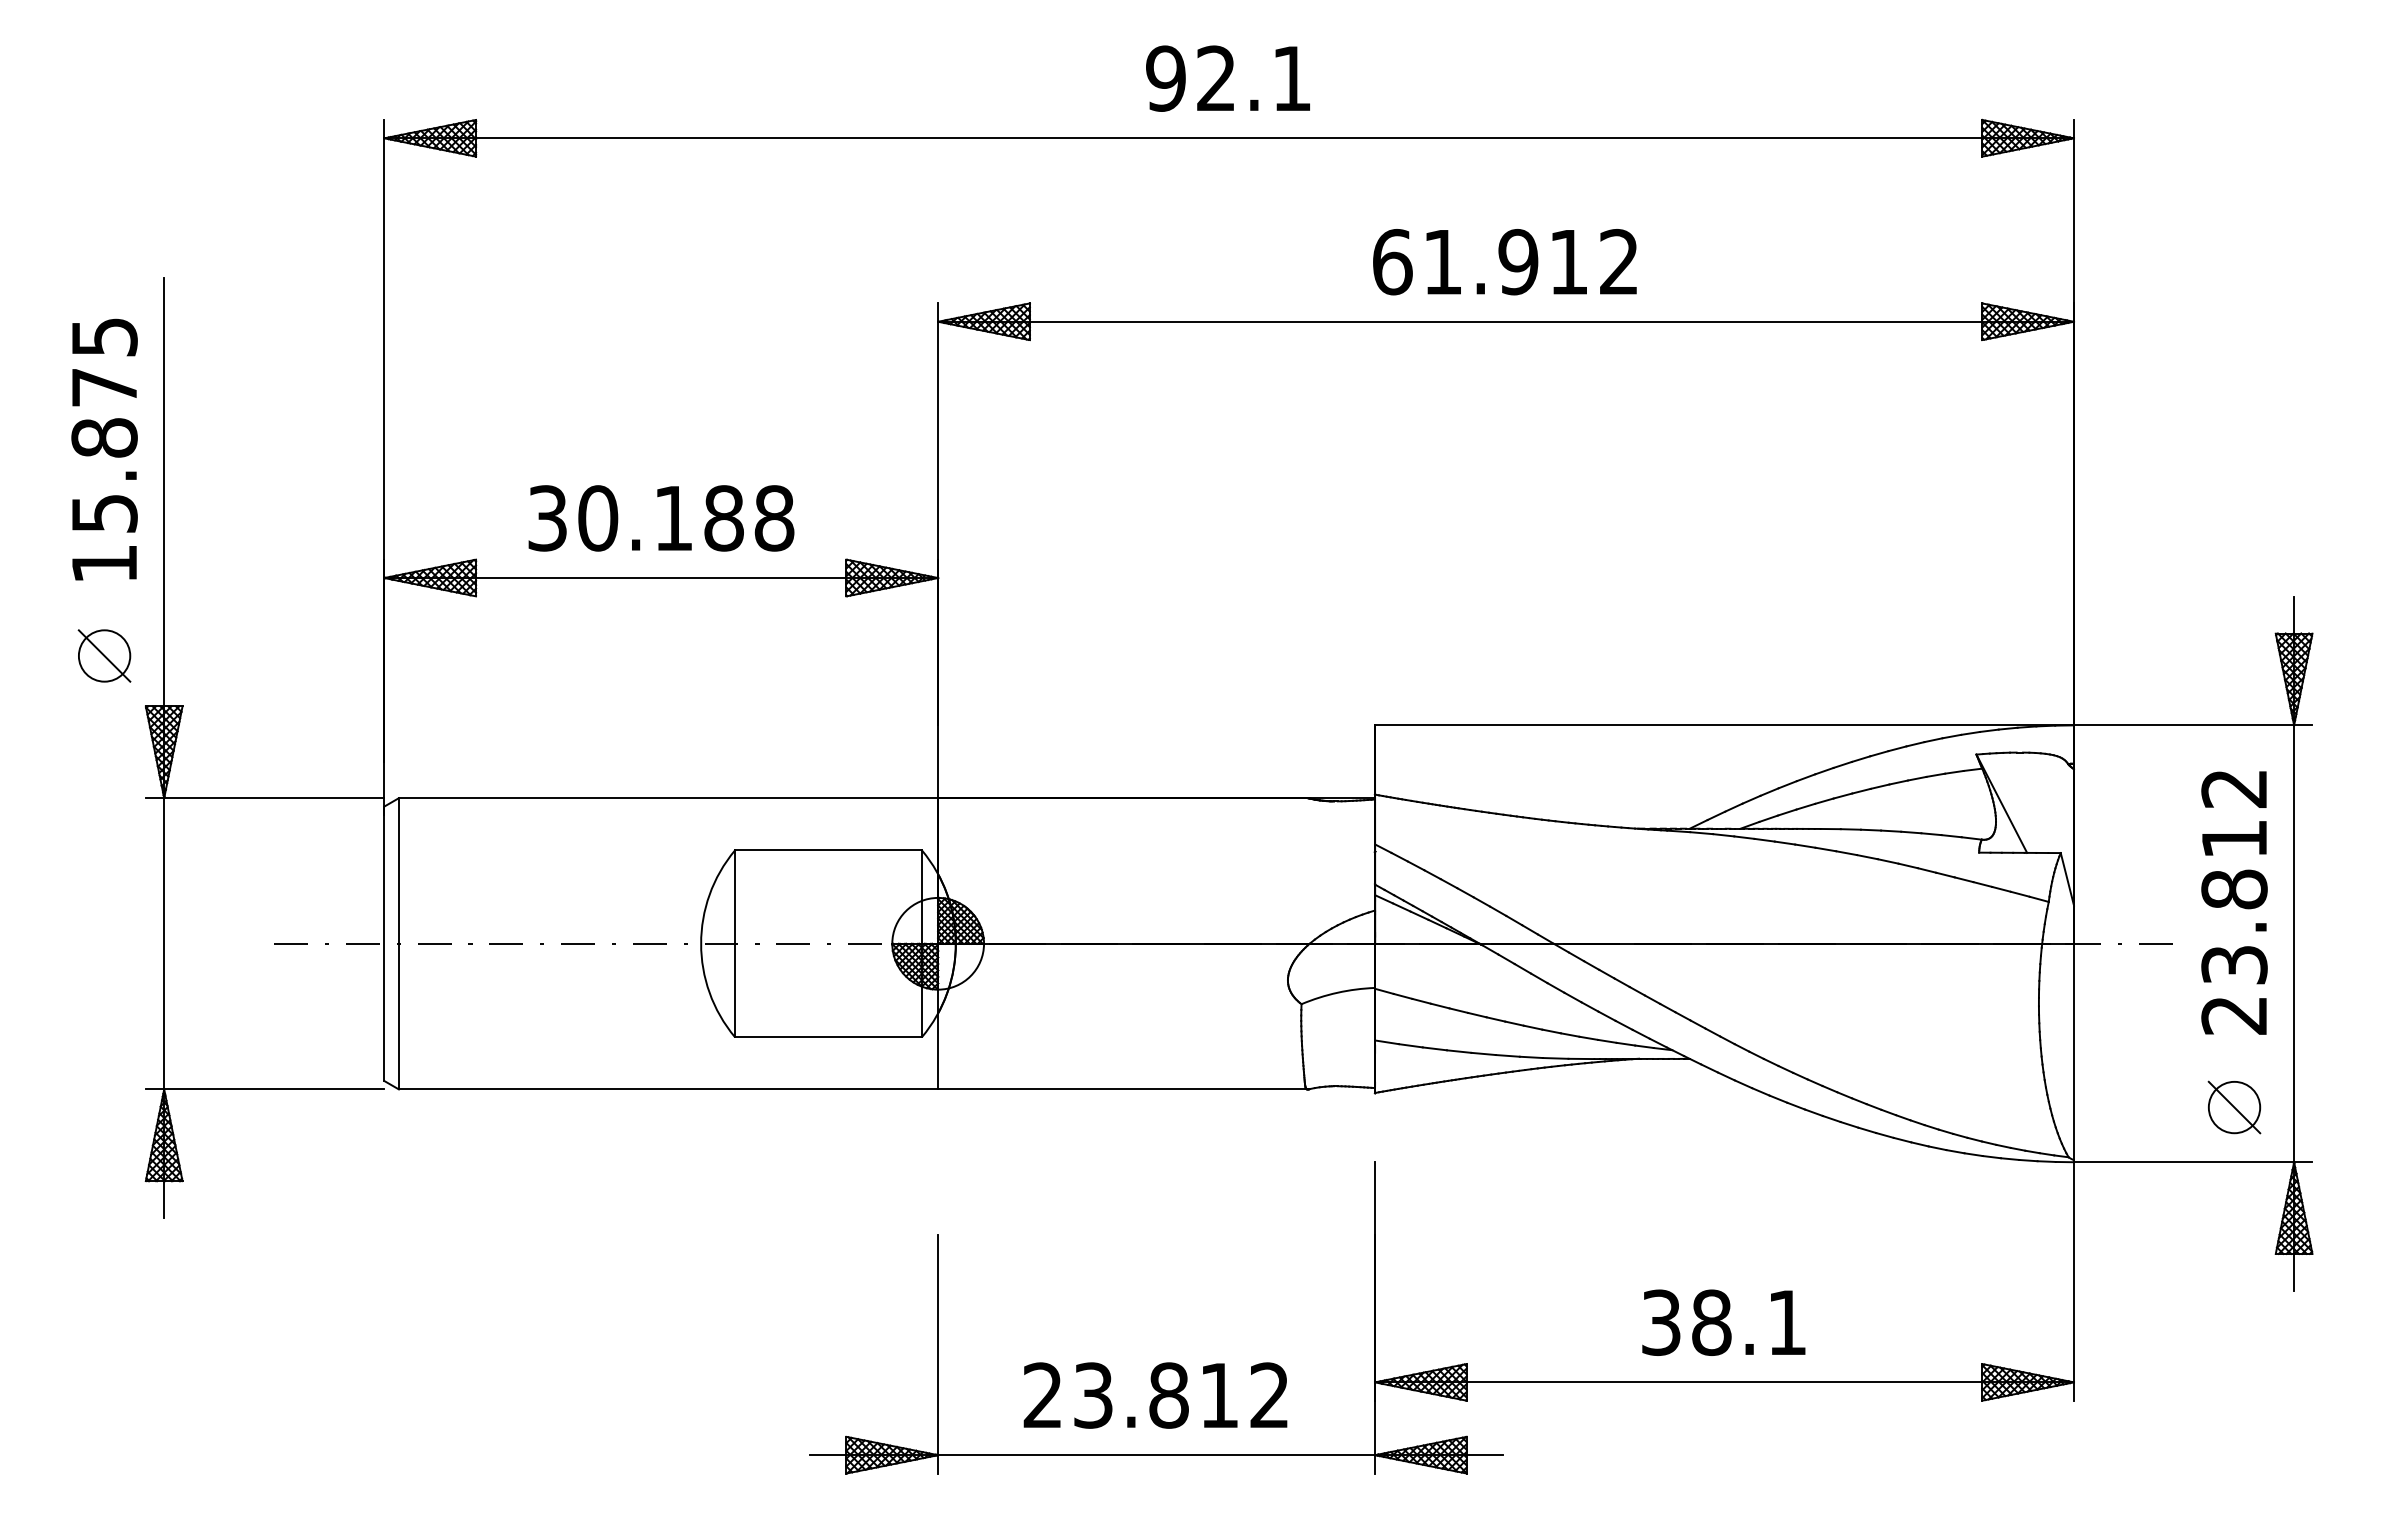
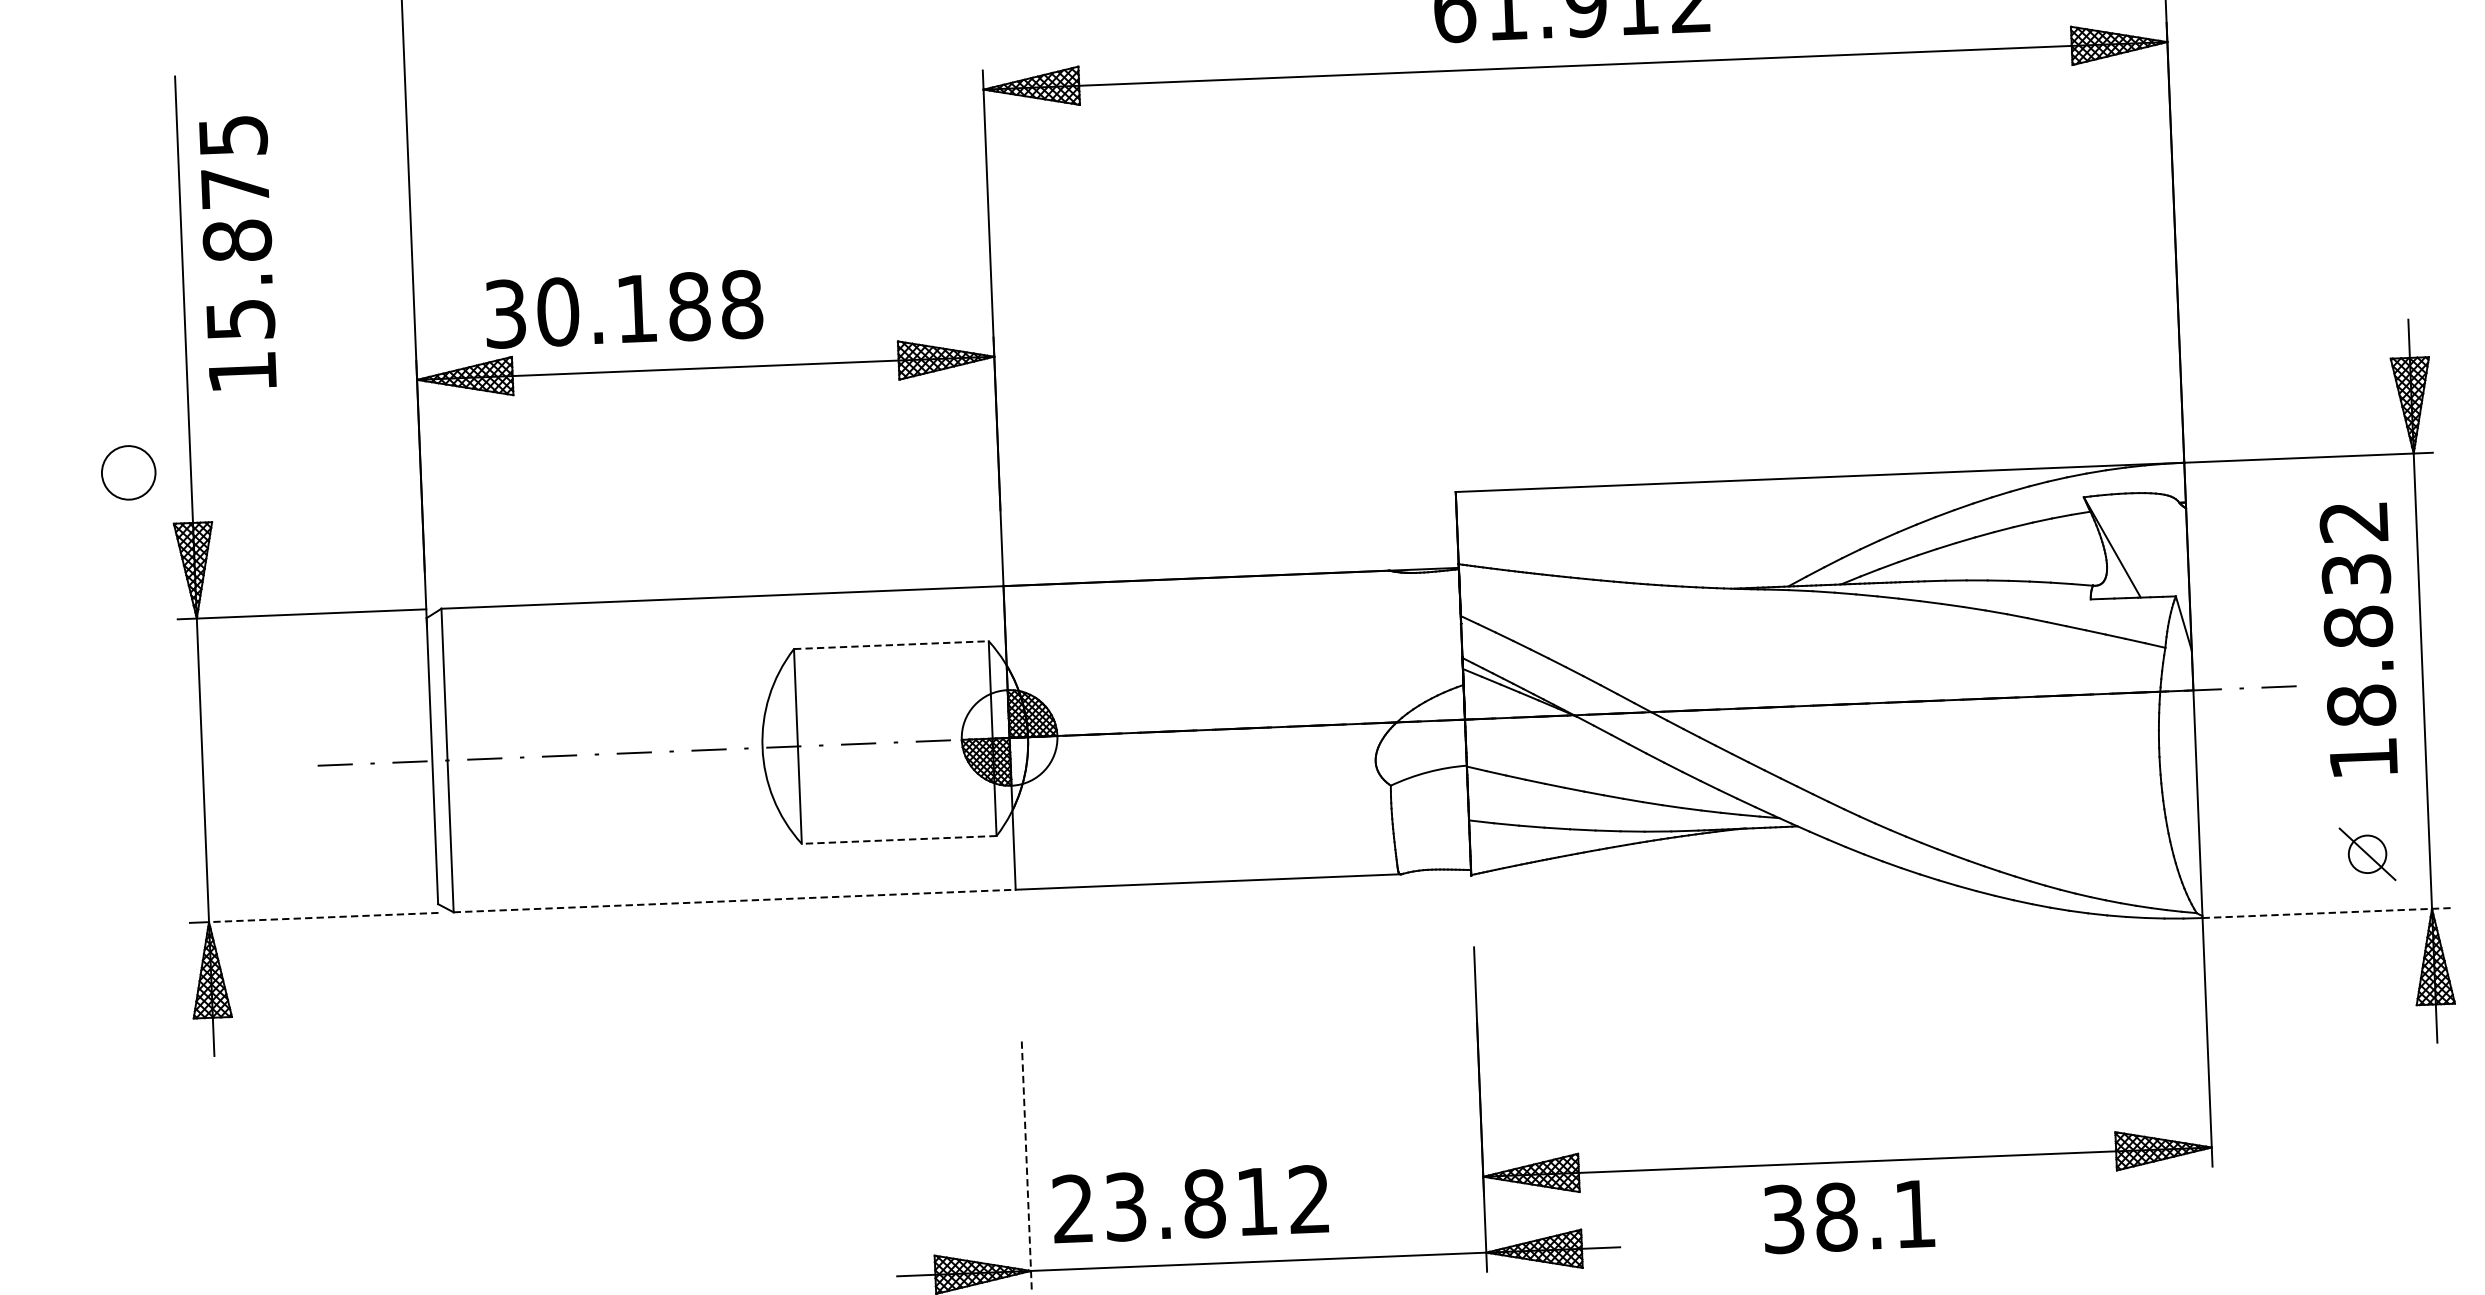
text: (104, 449) -> (237, 252), moved
text: (661, 518) -> (624, 309), moved
line: (104, 655) -> (128, 472), removed
line: (828, 850) -> (891, 645), solid -> dashed
text: (2234, 927) -> (2360, 666), 23.812 -> 18.832
line: (827, 1037) -> (898, 840), solid -> dashed
line: (273, 1089) -> (322, 917), solid -> dashed
line: (668, 1089) -> (734, 901), solid -> dashed
circle: (2234, 1107) -> (2367, 854), size x0.7
line: (2193, 1162) -> (2327, 913), solid -> dashed
text: (1723, 1322) -> (1848, 1216), moved
line: (938, 1354) -> (1027, 1165), solid -> dashed
text: (1155, 1395) -> (1190, 1204), moved

